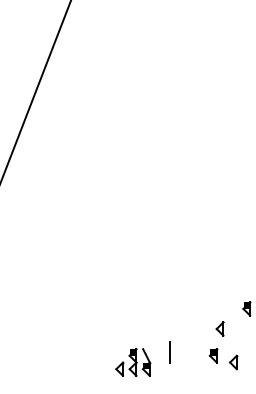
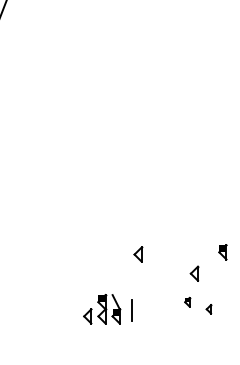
part: (166, 310) -> (137, 254), added
line: (169, 352) -> (131, 310), moved
part: (213, 355) -> (187, 301), size x0.6
part: (233, 362) -> (208, 309), size x0.6

